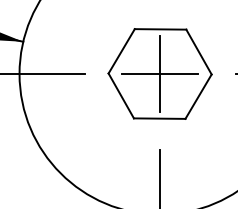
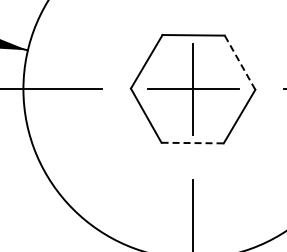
line: (198, 51) -> (239, 62), solid -> dashed
line: (160, 118) -> (193, 143), solid -> dashed

